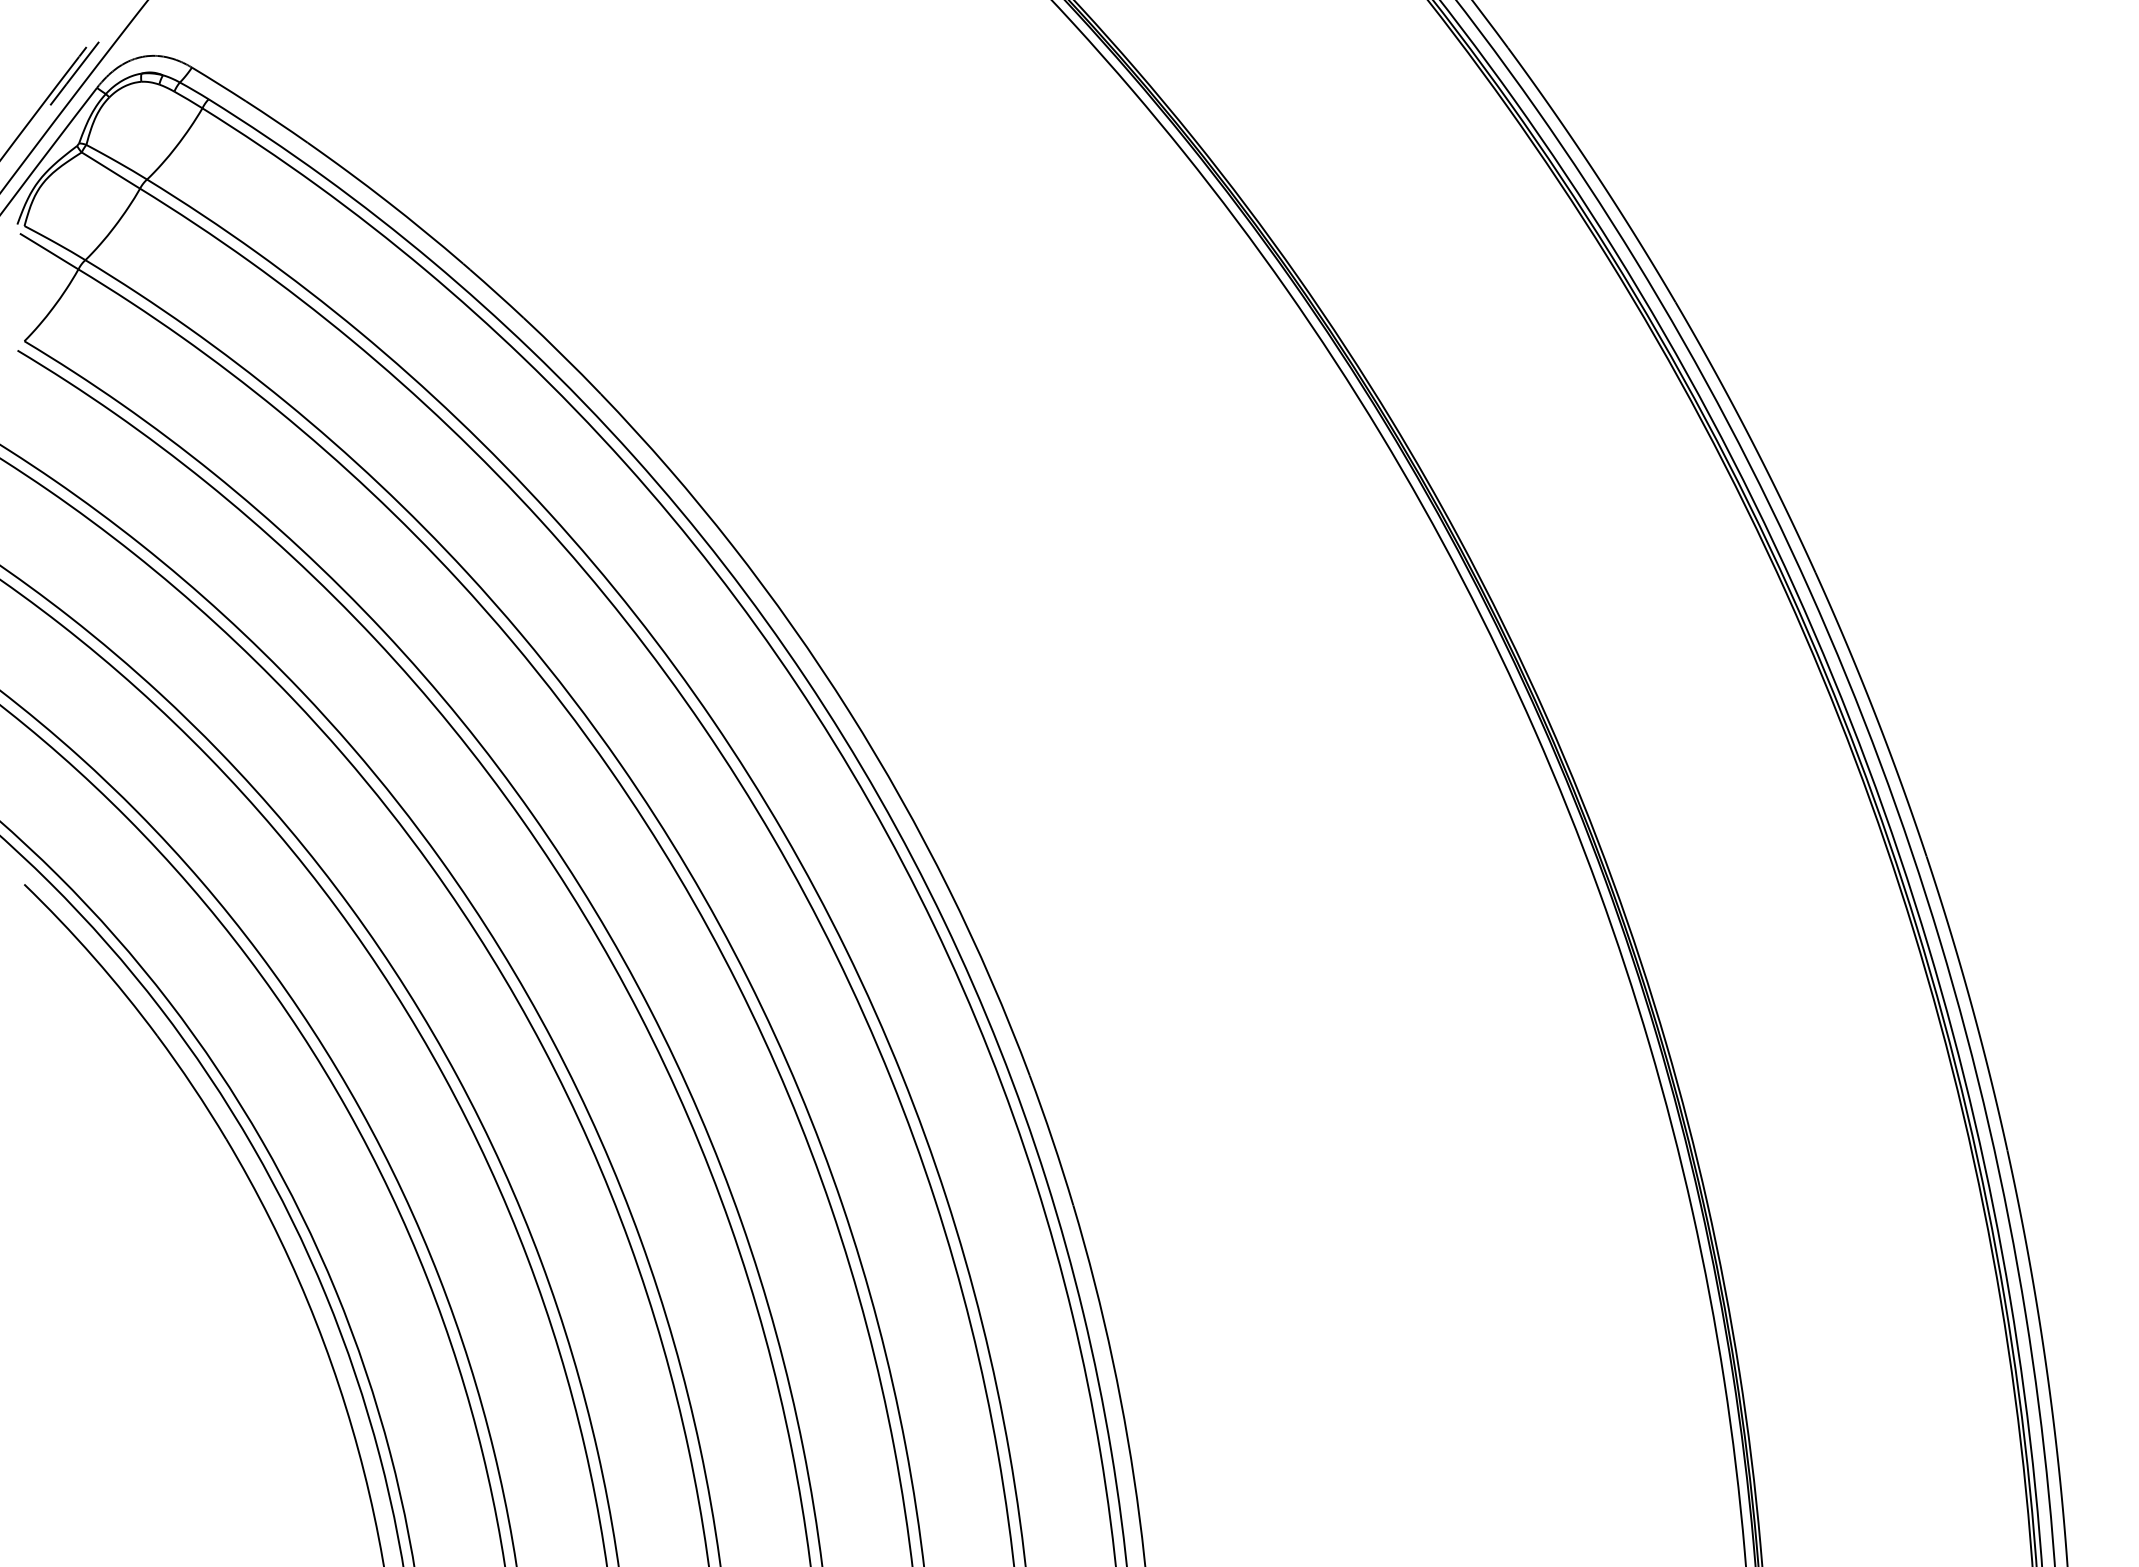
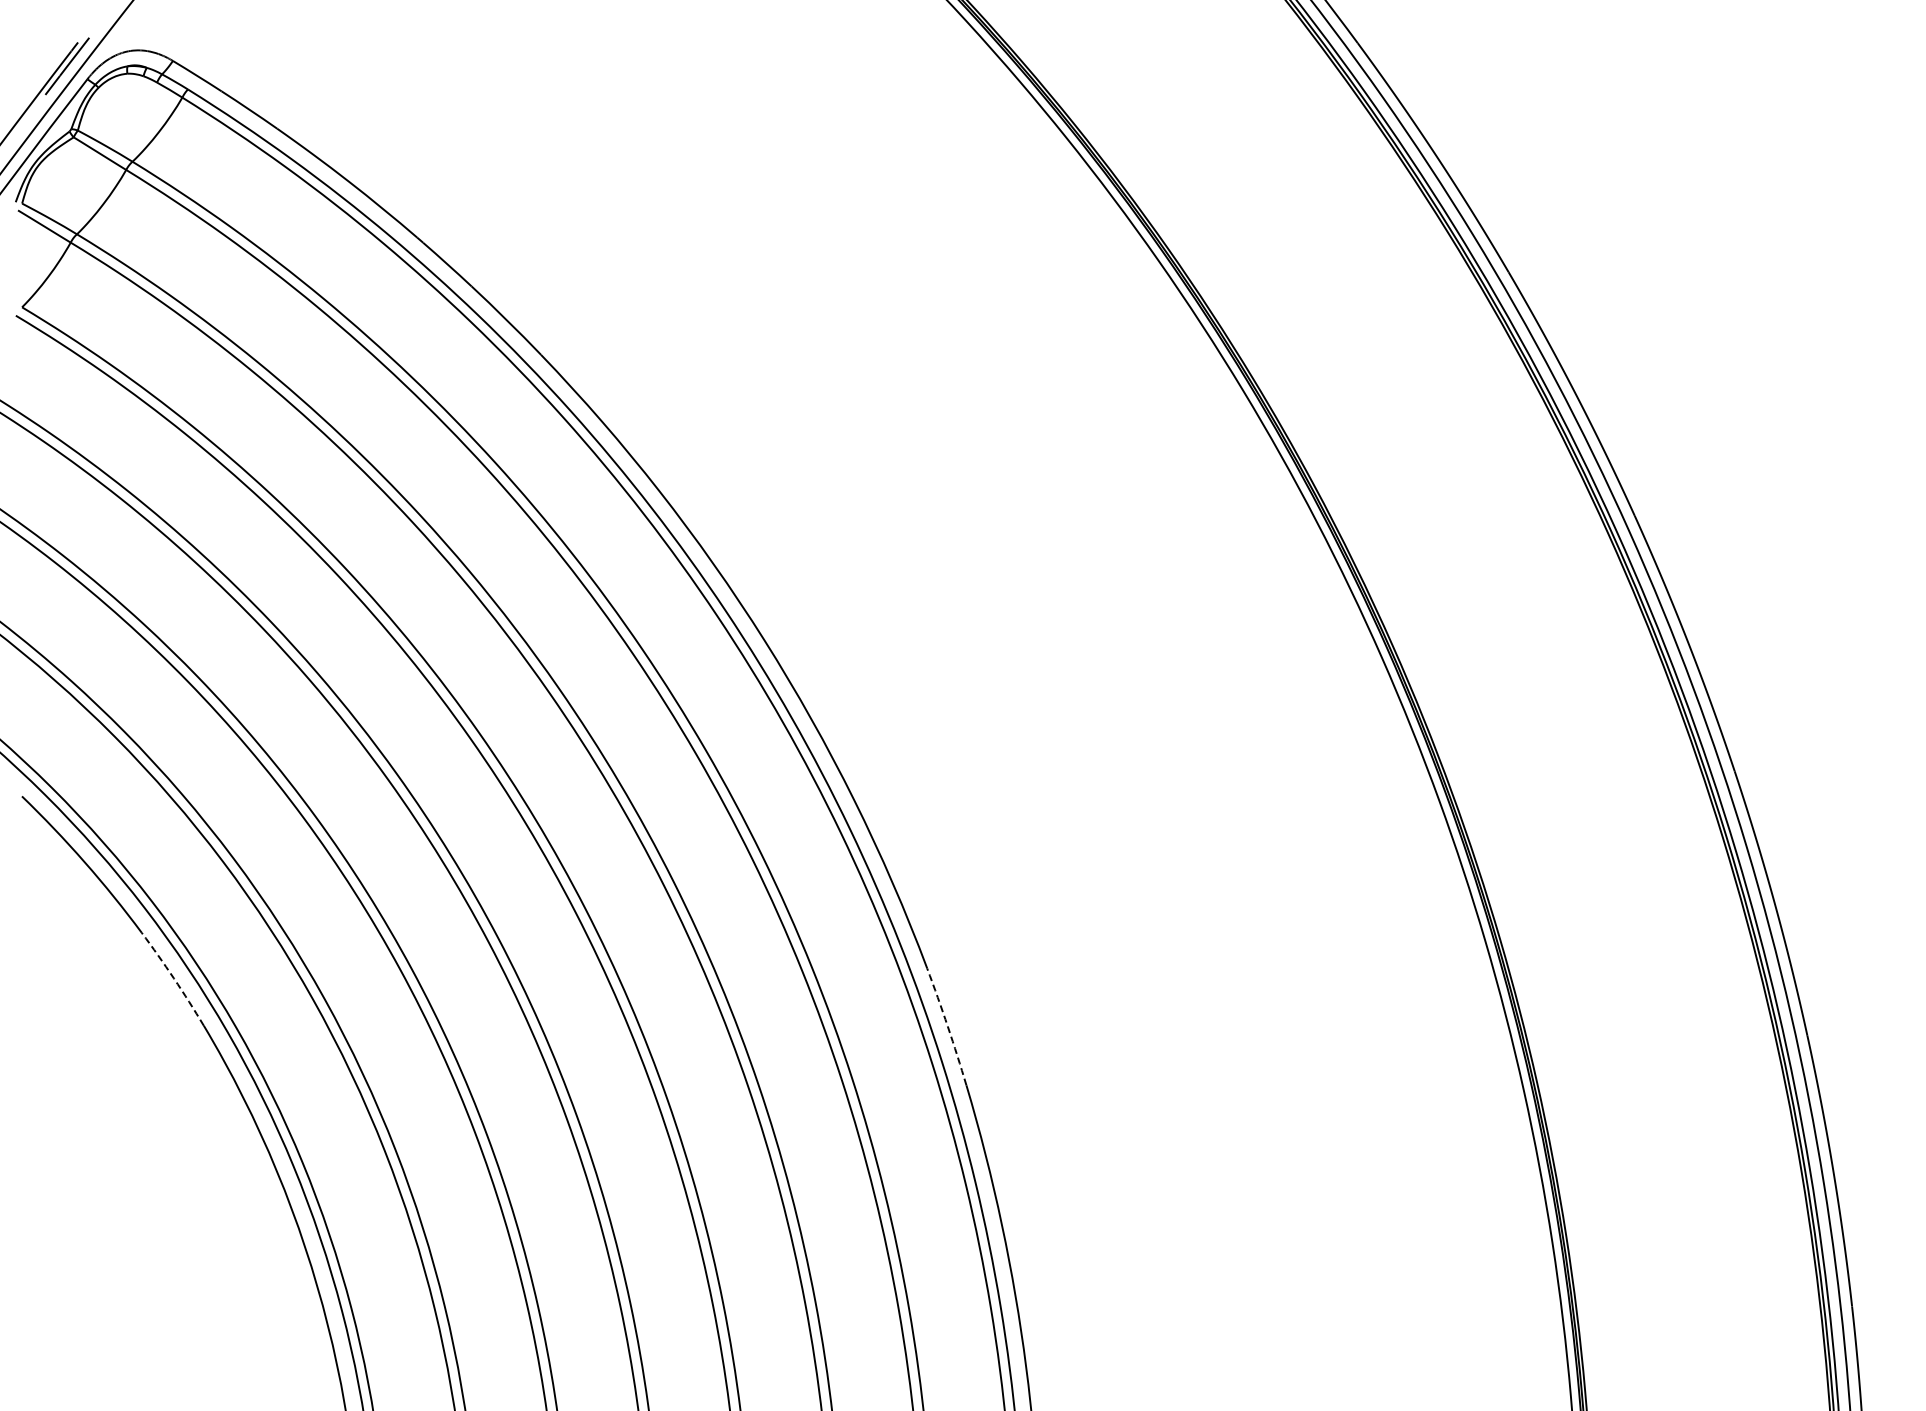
arc: (192, 1086) -> (173, 978), solid -> dashed
arc: (1052, 1140) -> (947, 1026), solid -> dashed

